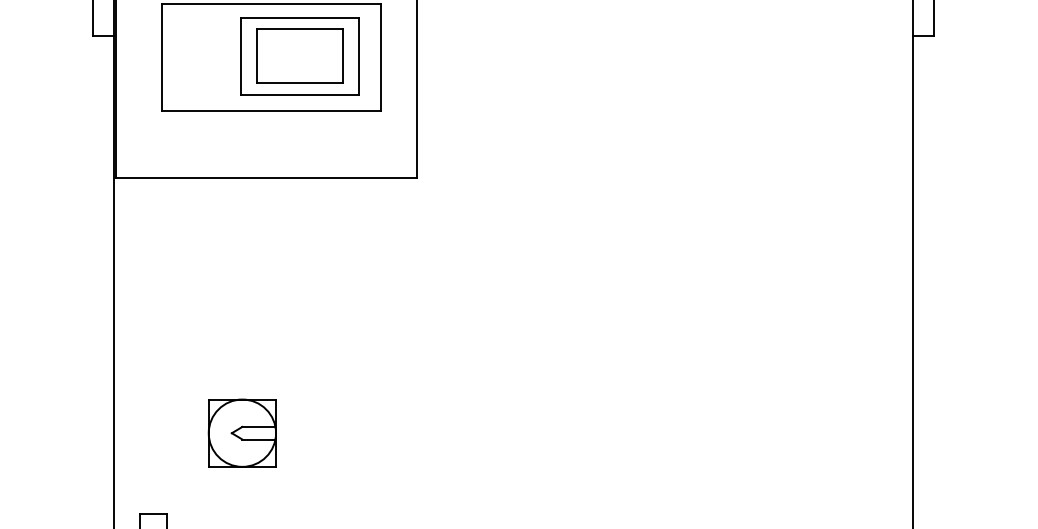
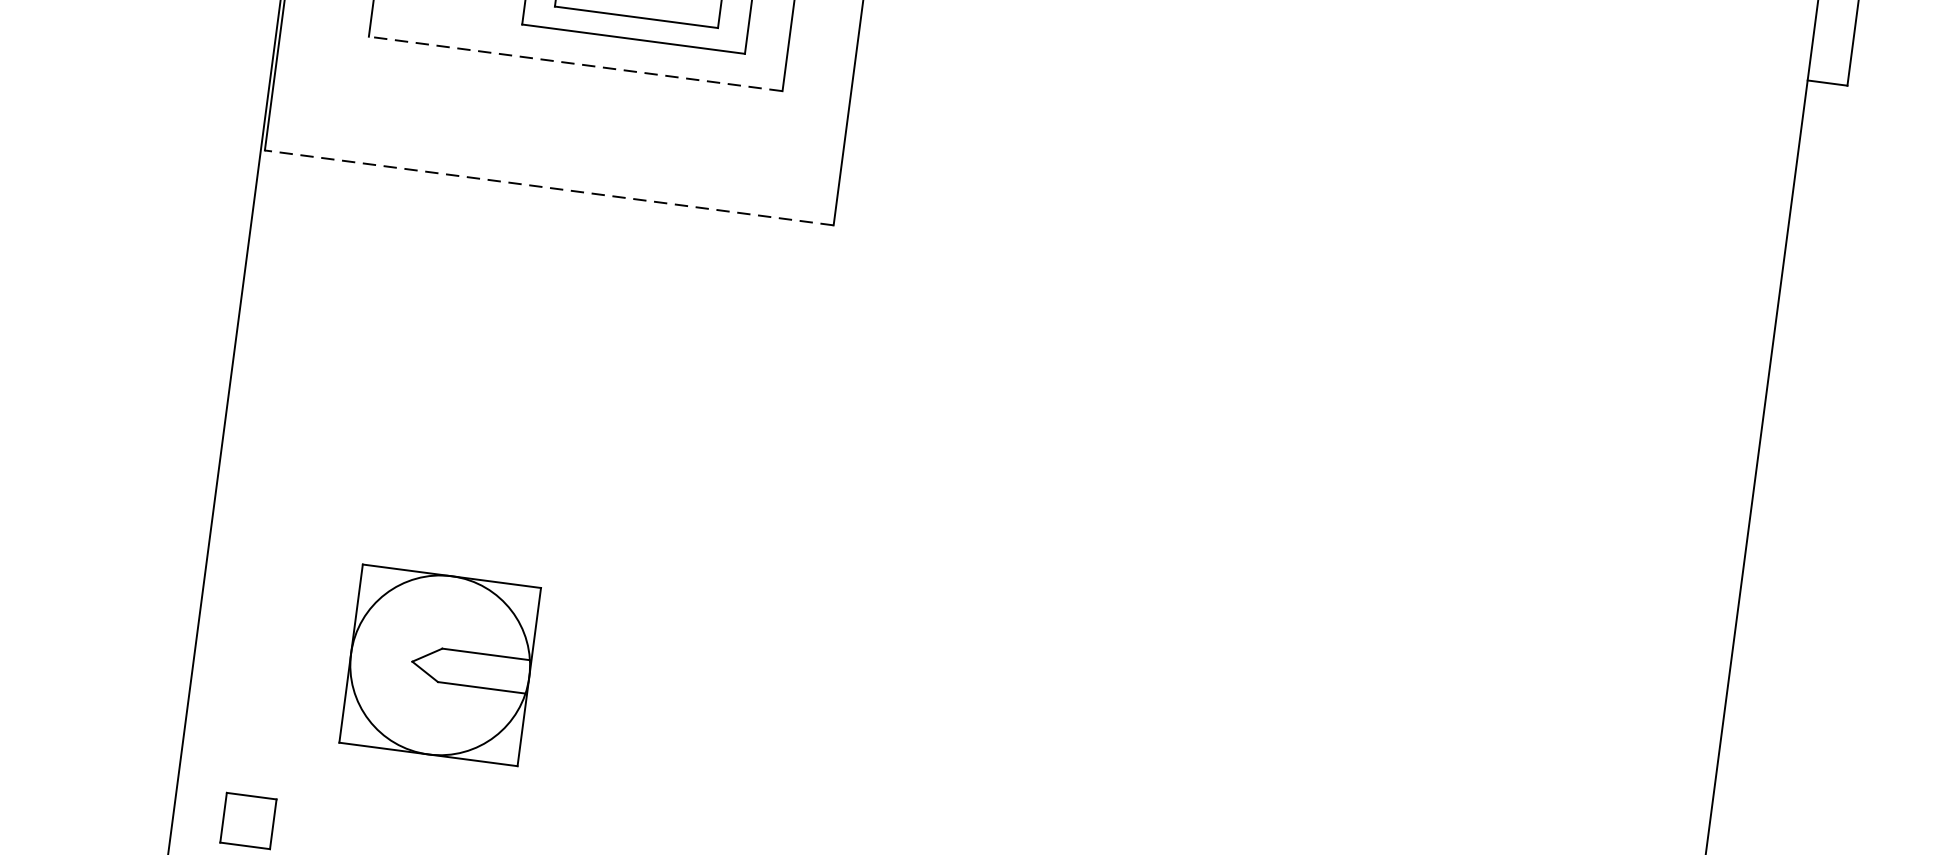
line: (271, 111) -> (575, 64), solid -> dashed
line: (266, 177) -> (549, 187), solid -> dashed
part: (241, 432) -> (438, 663), size x1.4

